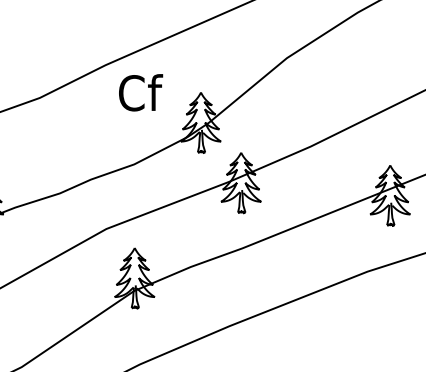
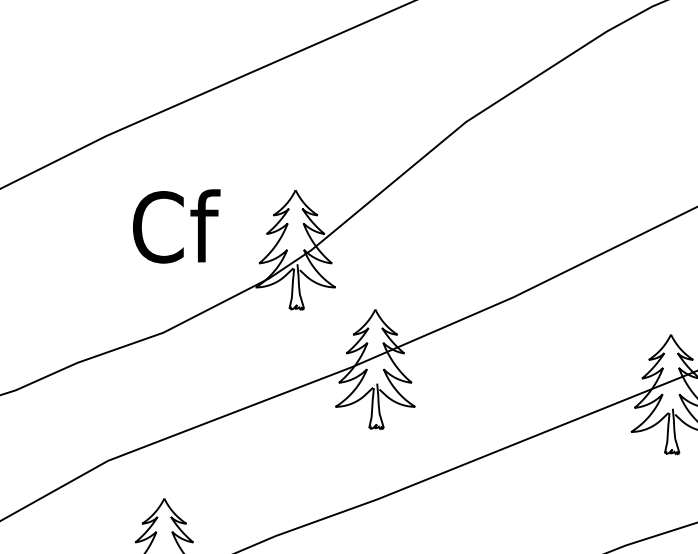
text: (141, 92) -> (177, 225), moved

